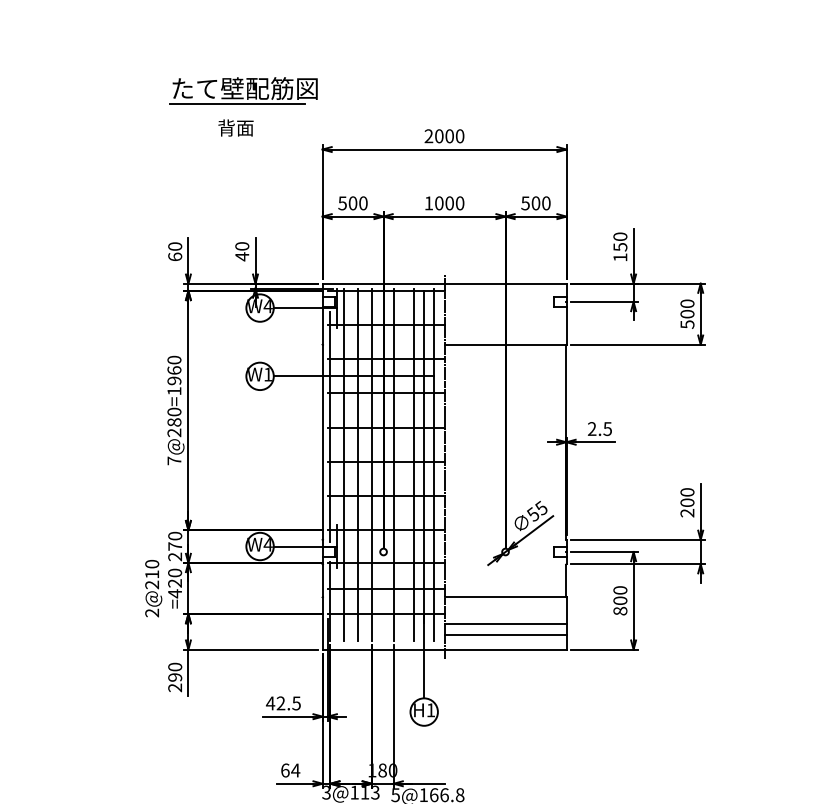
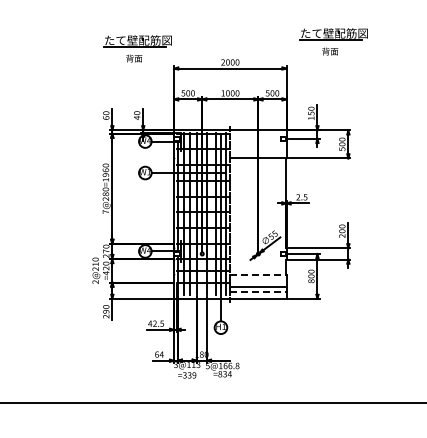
part: (668, 90) -> (333, 41), added
line: (505, 596) -> (258, 274), solid -> dashed
line: (505, 635) -> (258, 292), solid -> dashed

